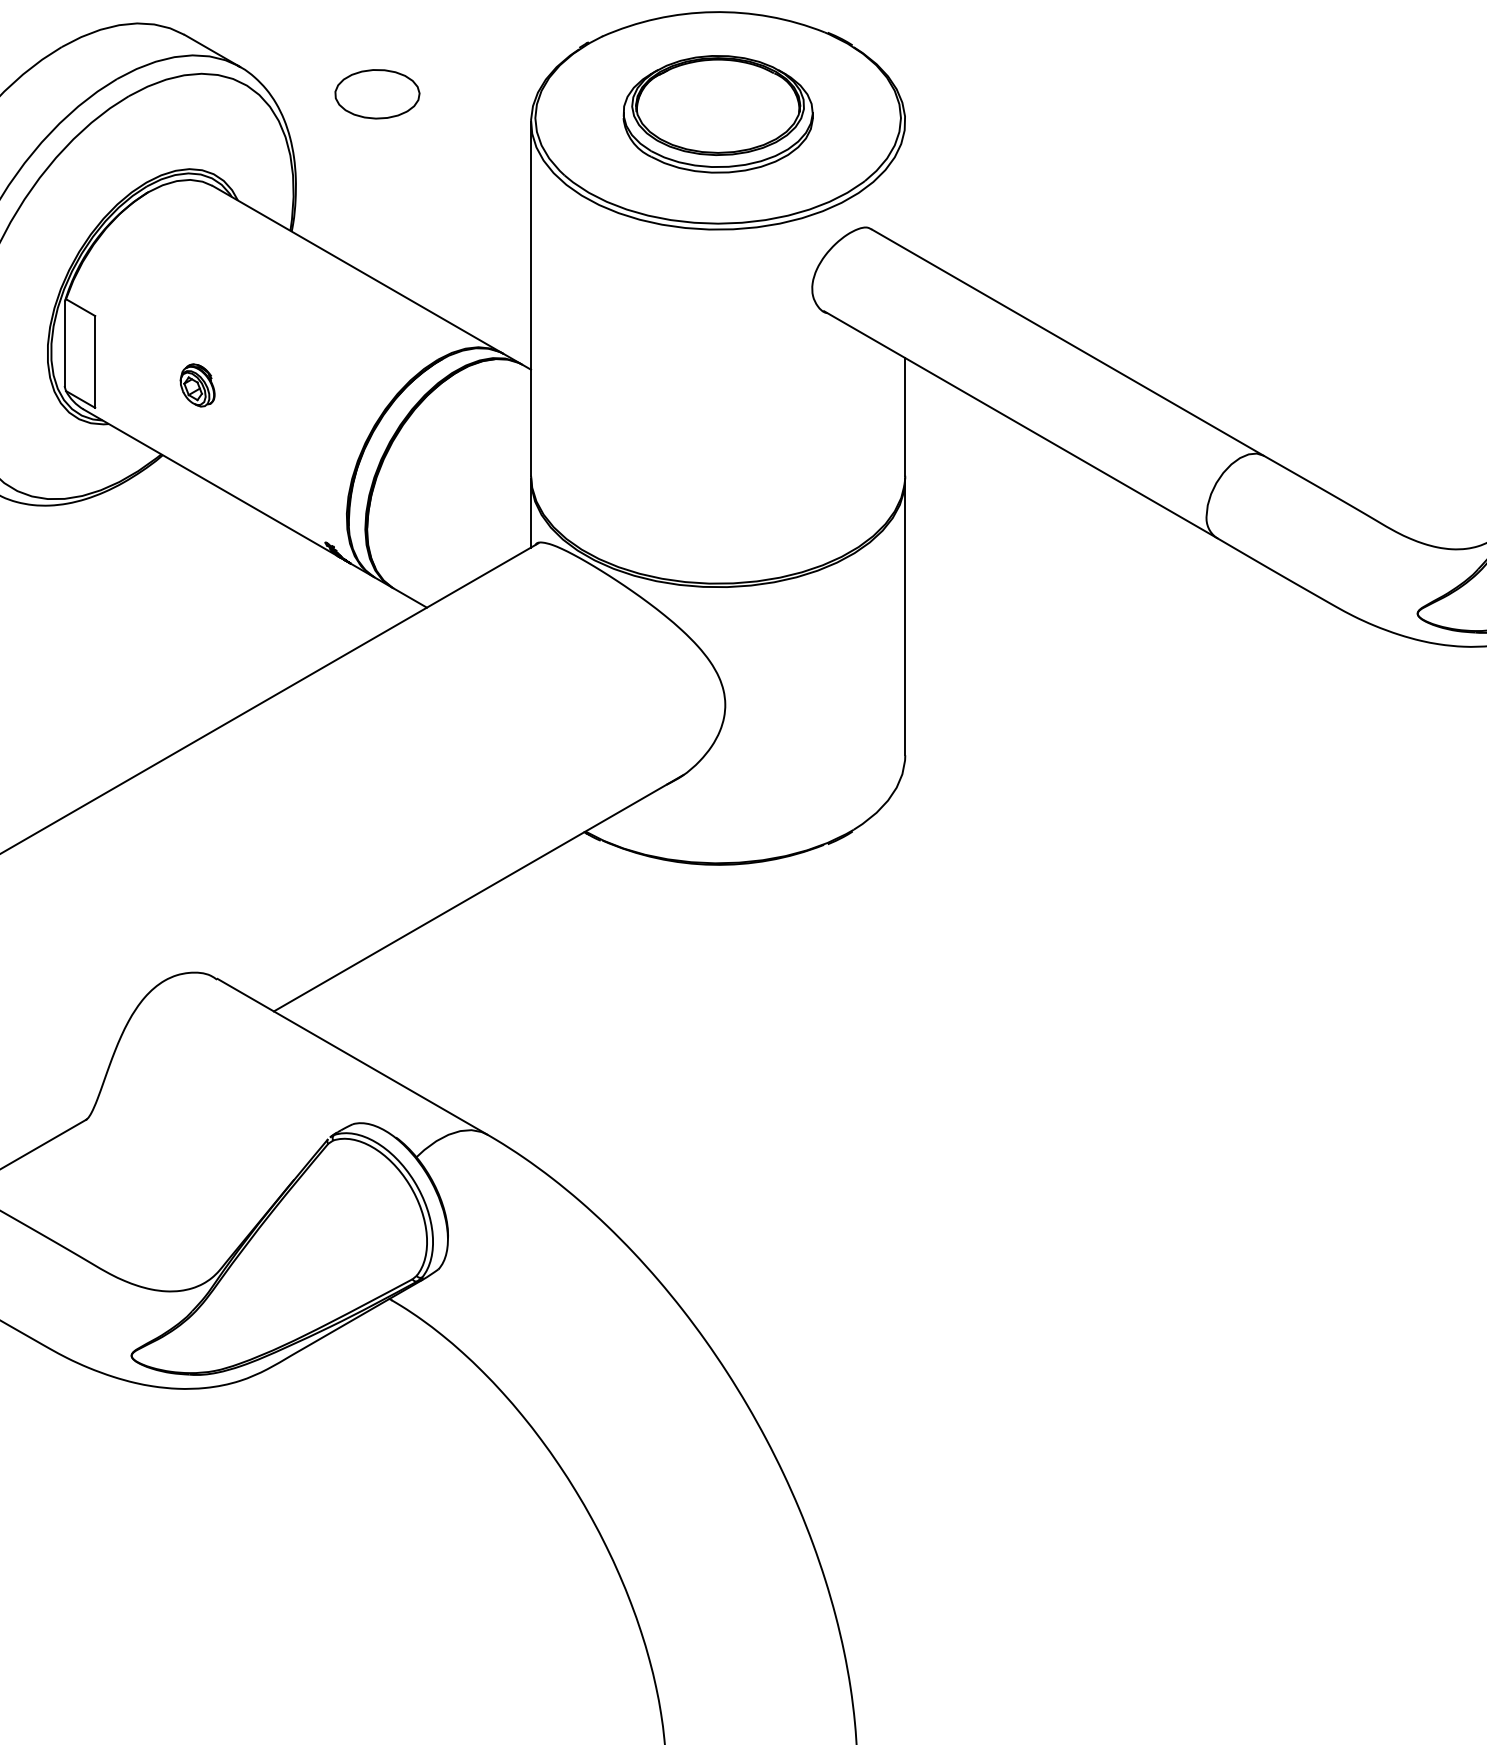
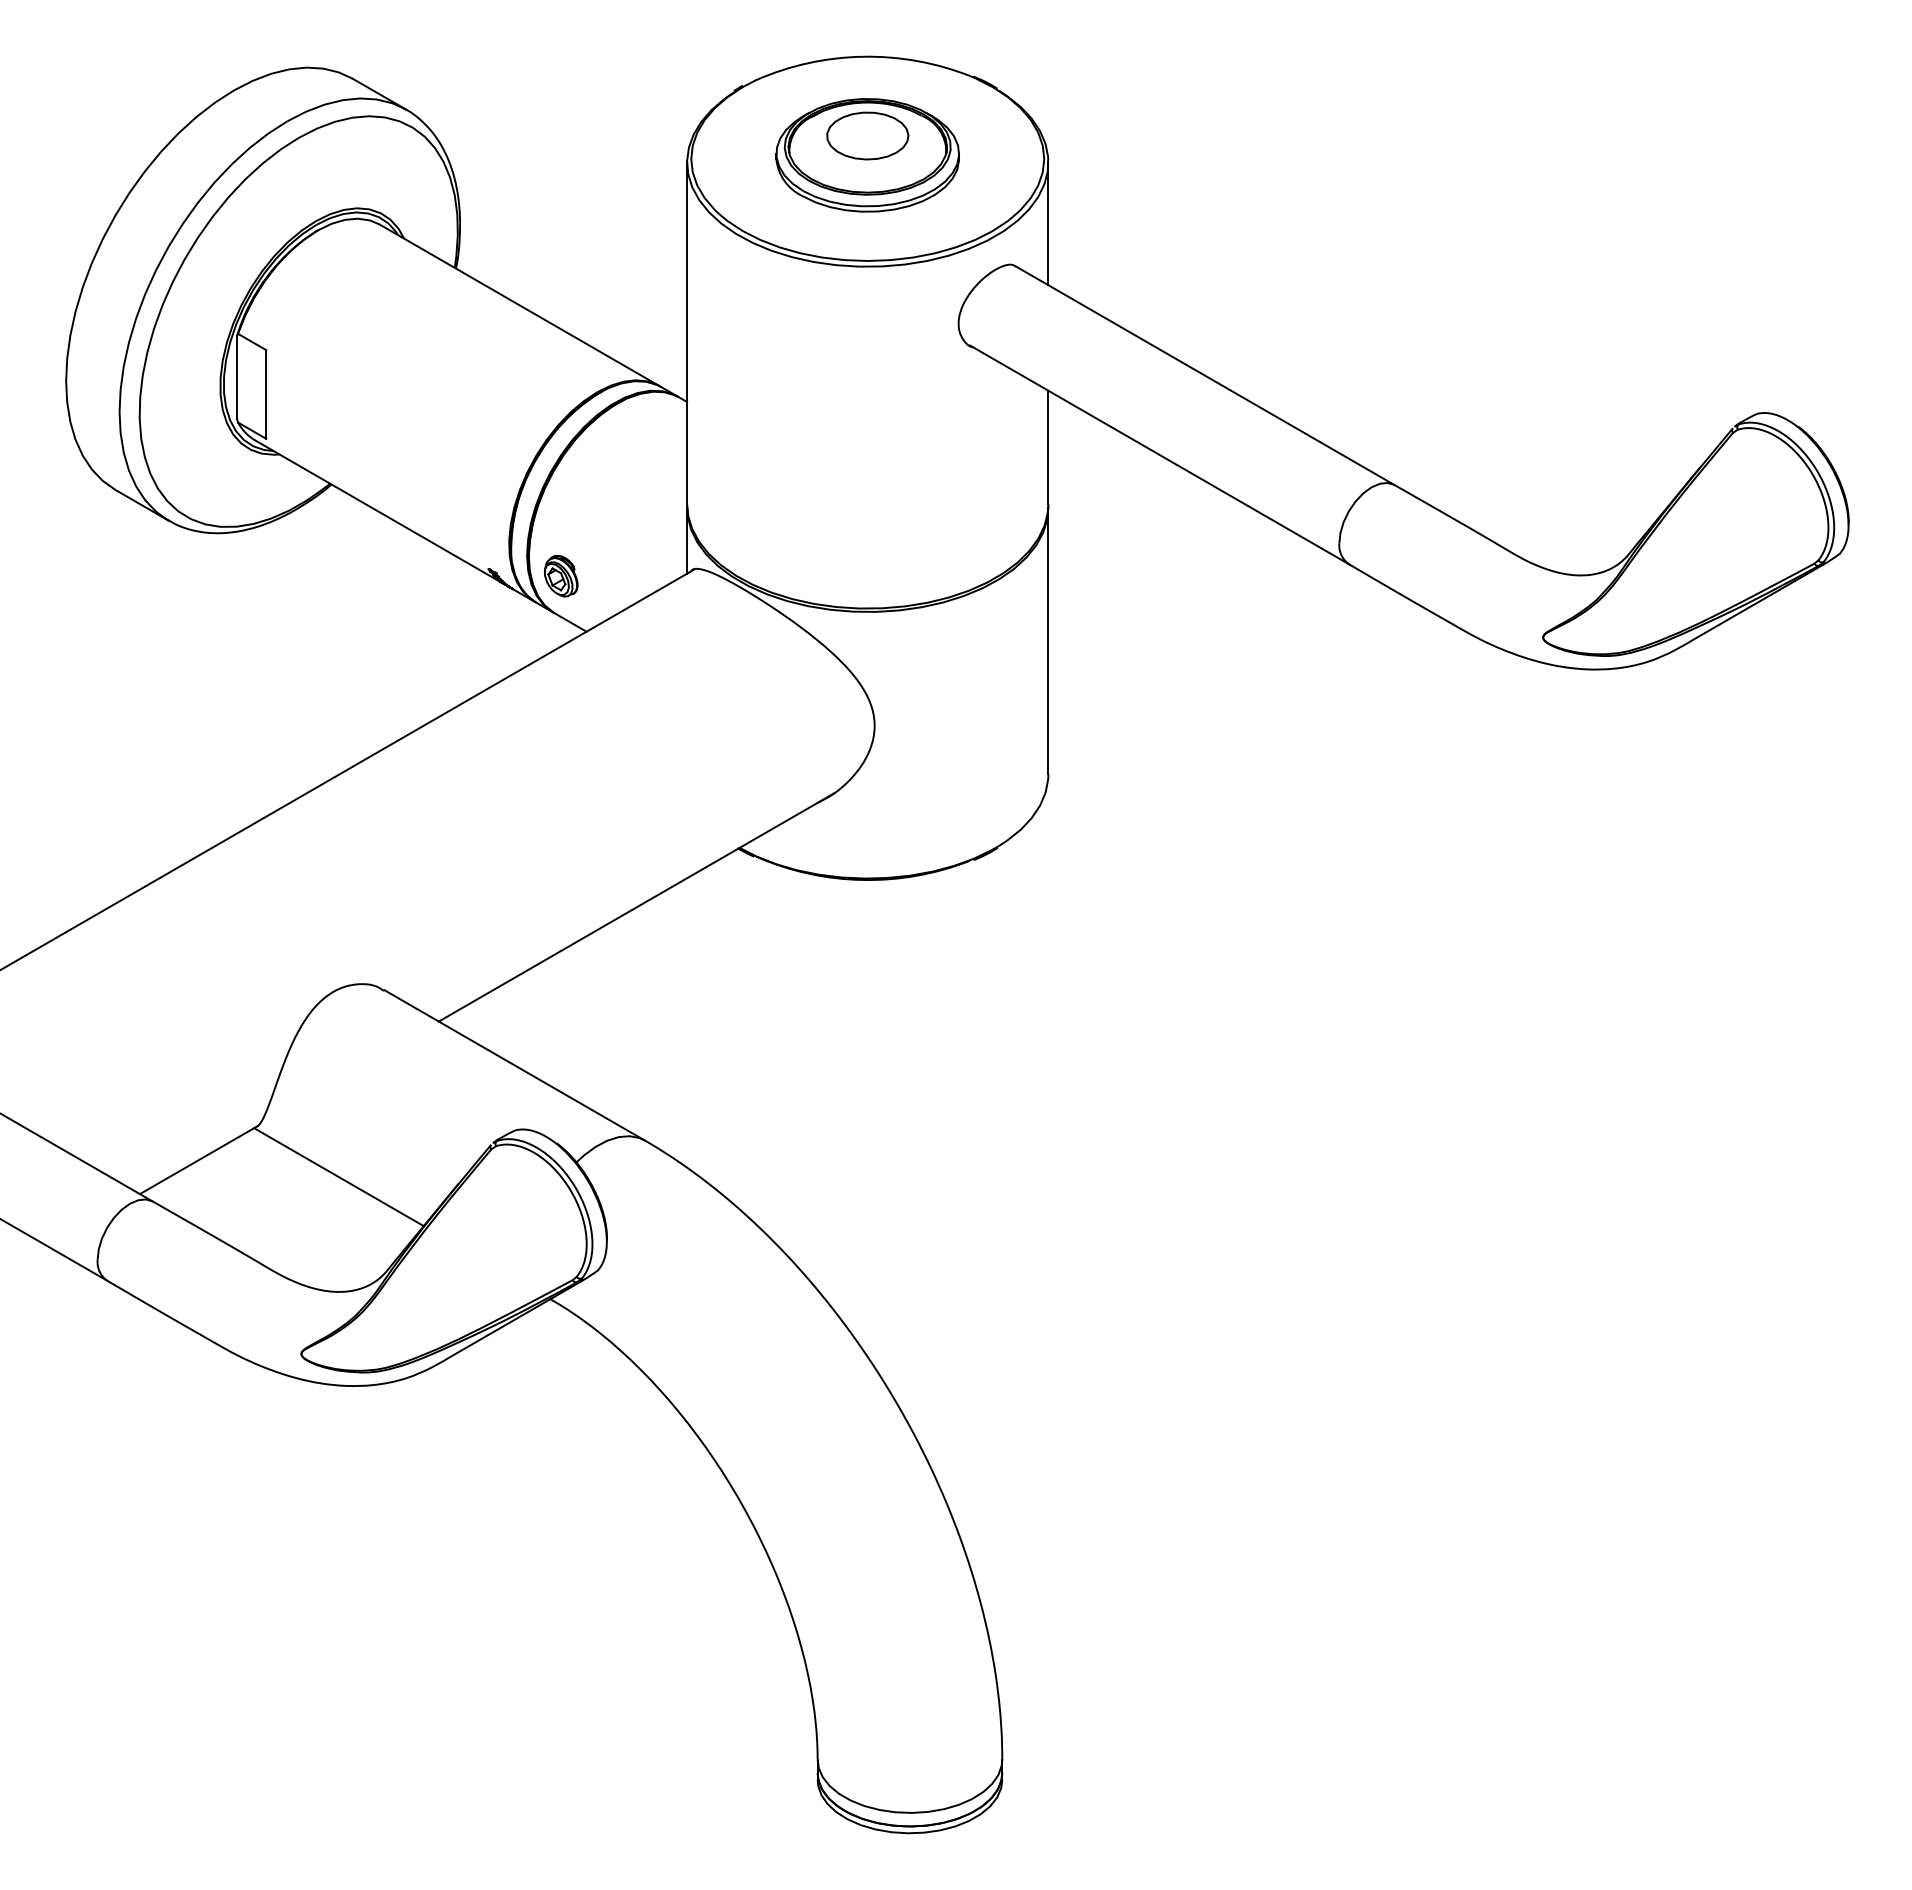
part: (377, 93) -> (867, 135), moved
line: (905, 184) -> (1048, 223), added
part: (196, 384) -> (560, 575), moved
line: (170, 1172) -> (338, 1177), added

